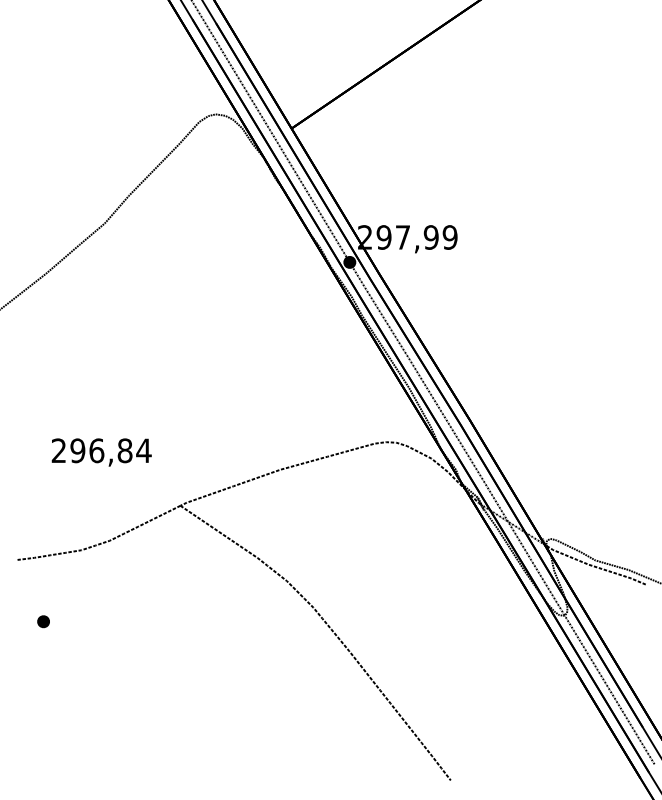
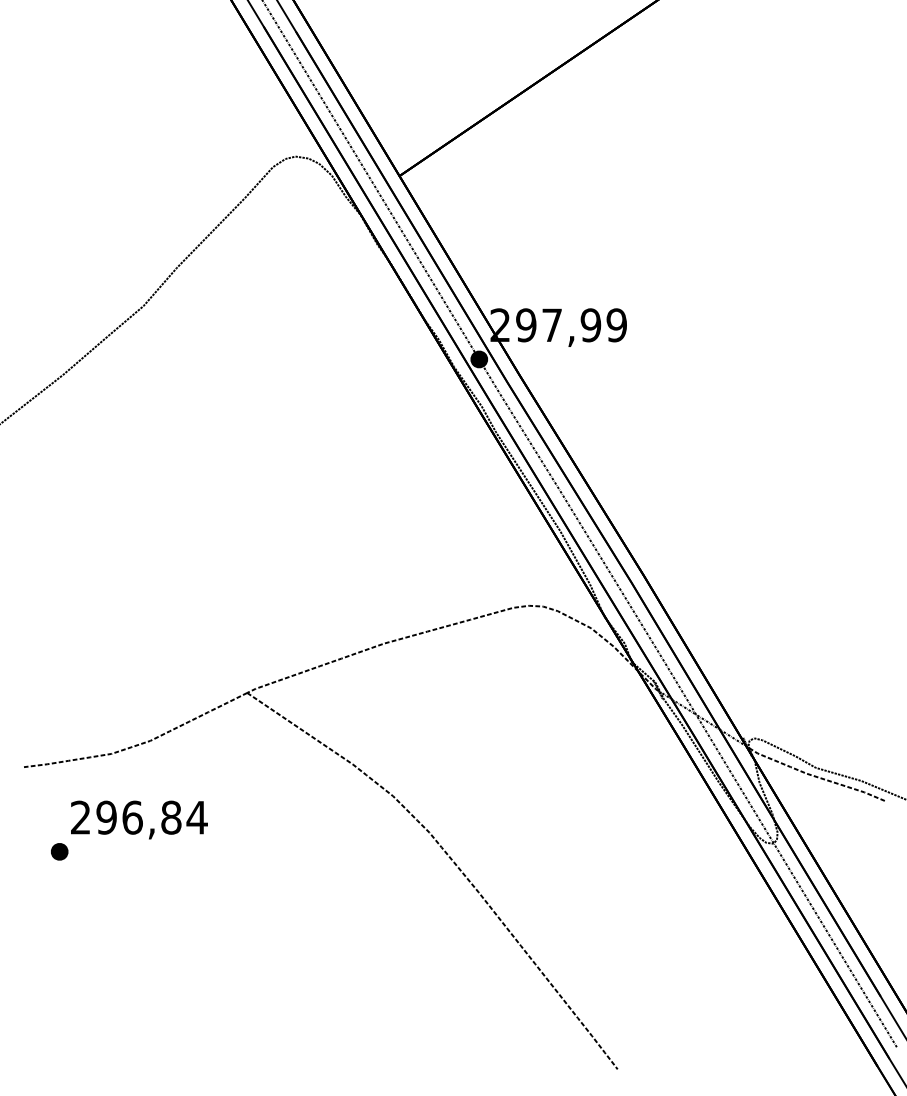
text: (101, 452) -> (139, 820), moved

